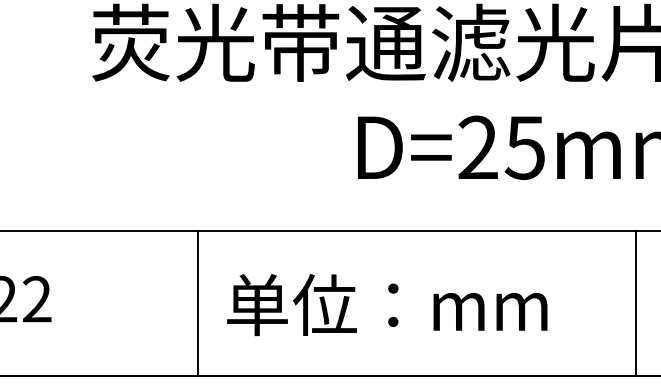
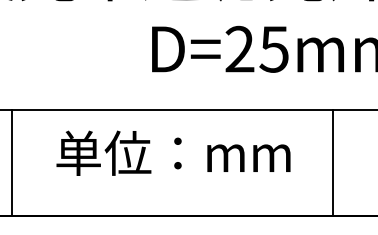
line: (198, 303) -> (12, 163), moved
line: (636, 303) -> (332, 163), moved
text: (387, 304) -> (173, 152), moved

